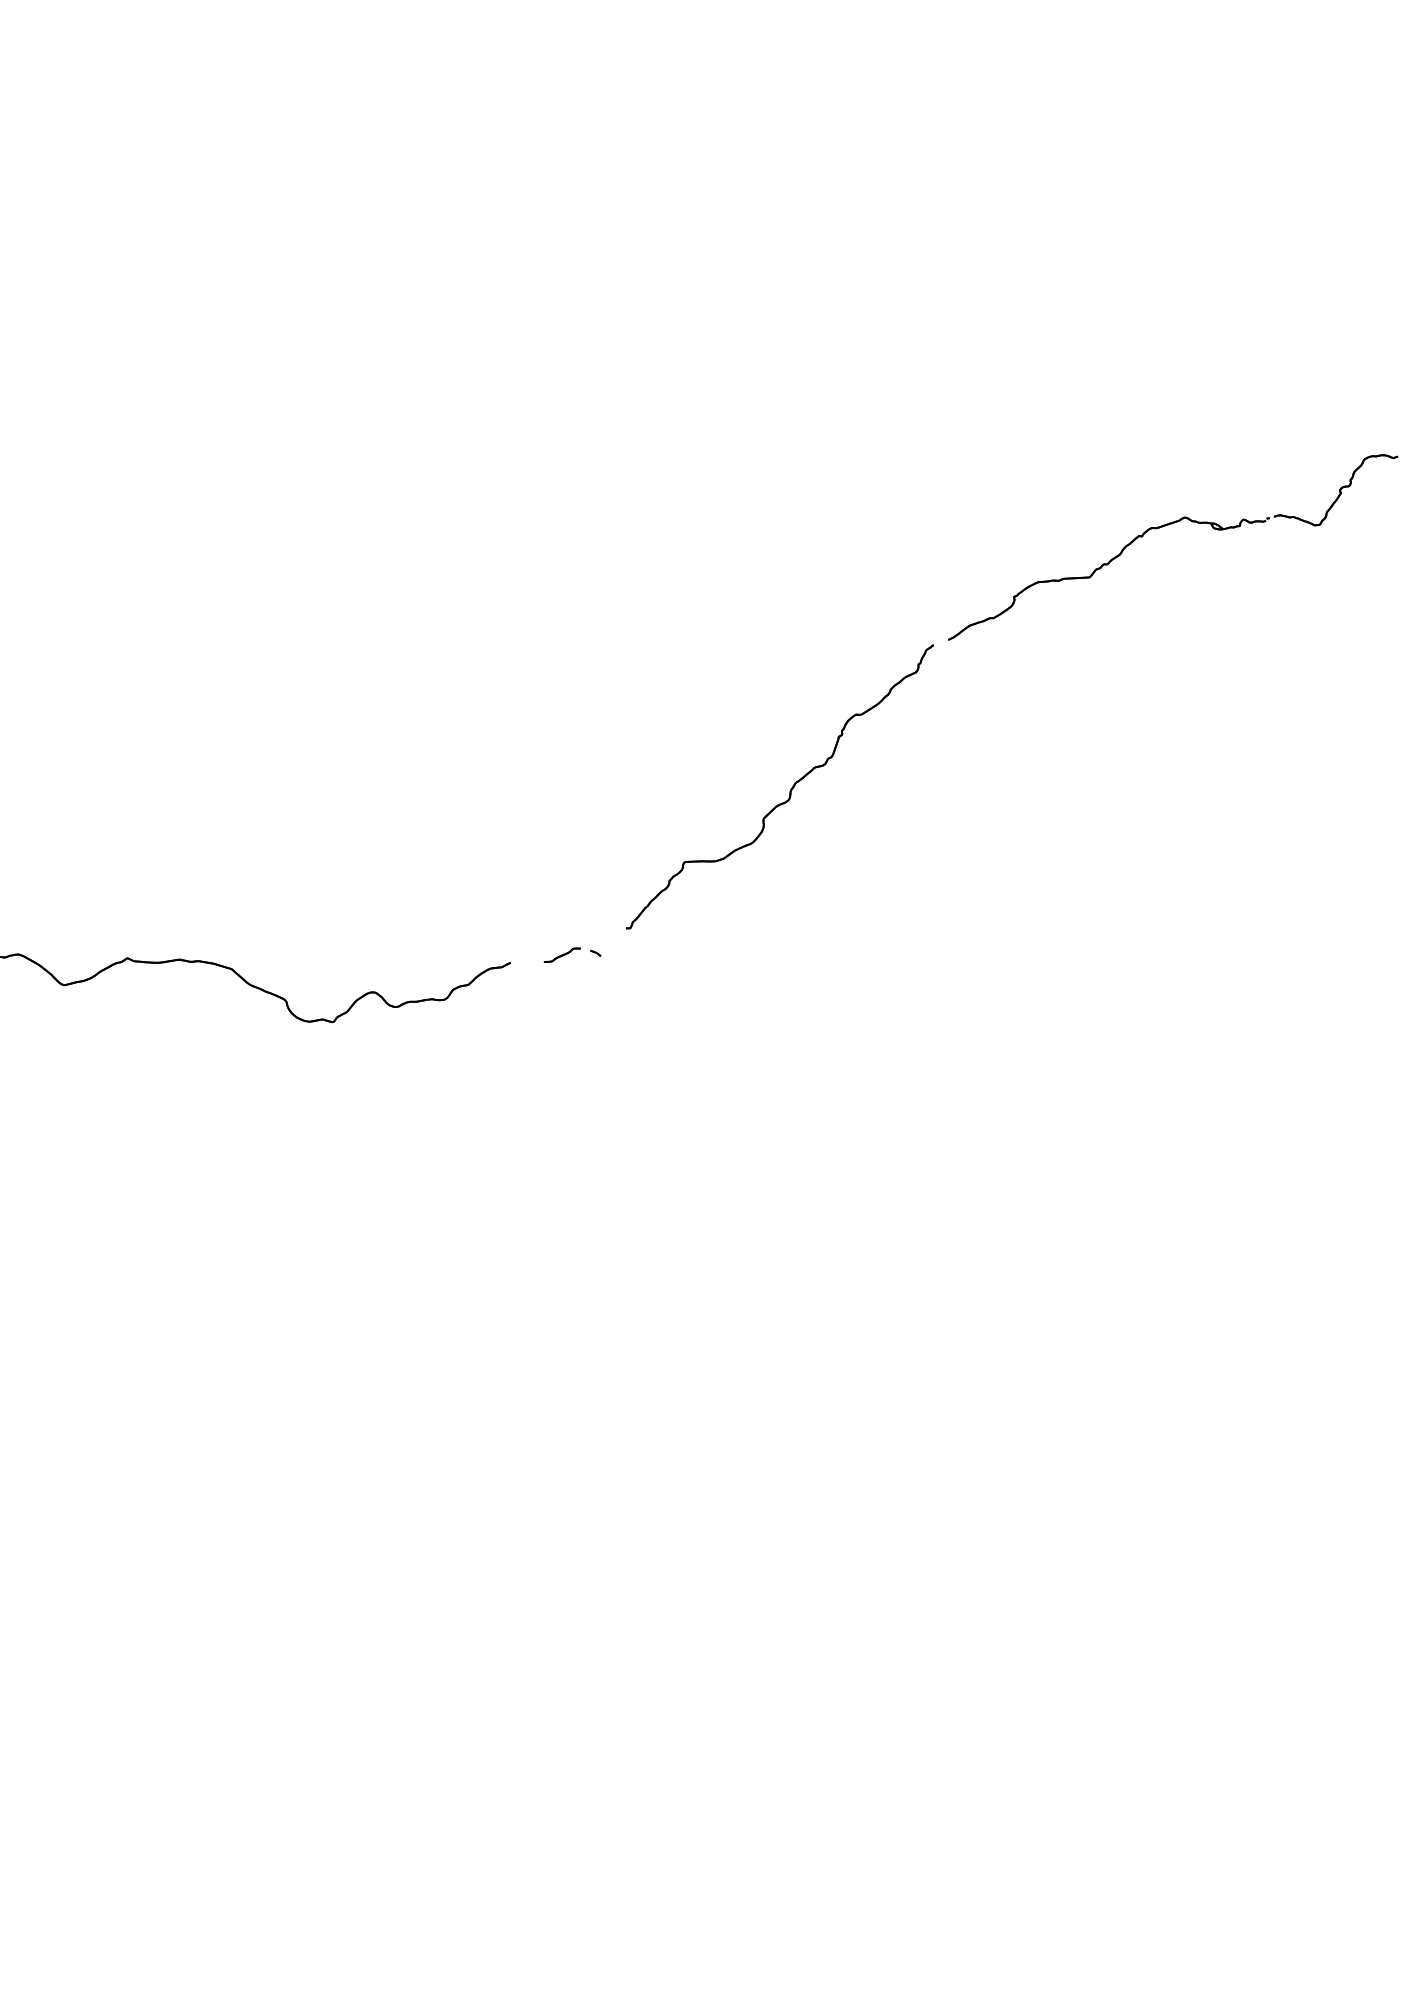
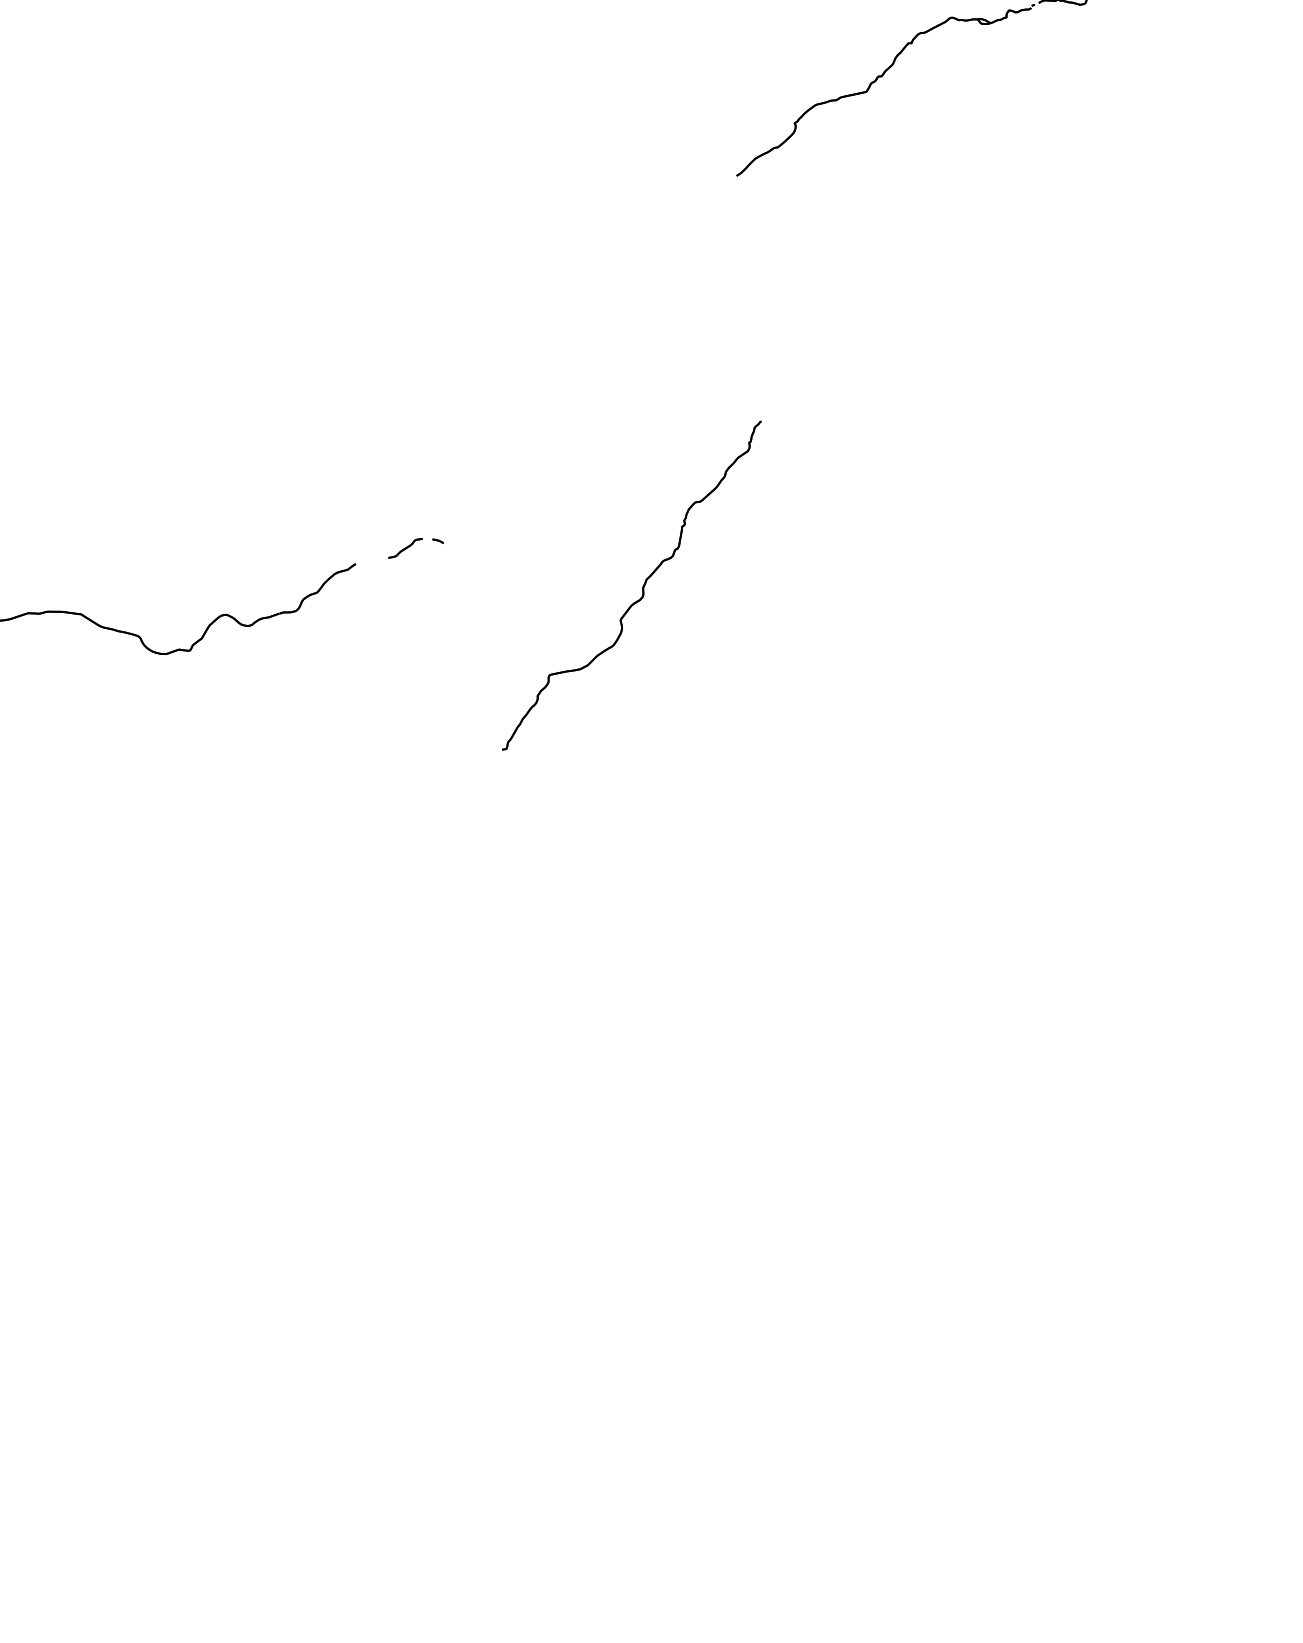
part: (789, 791) -> (641, 588), moved

